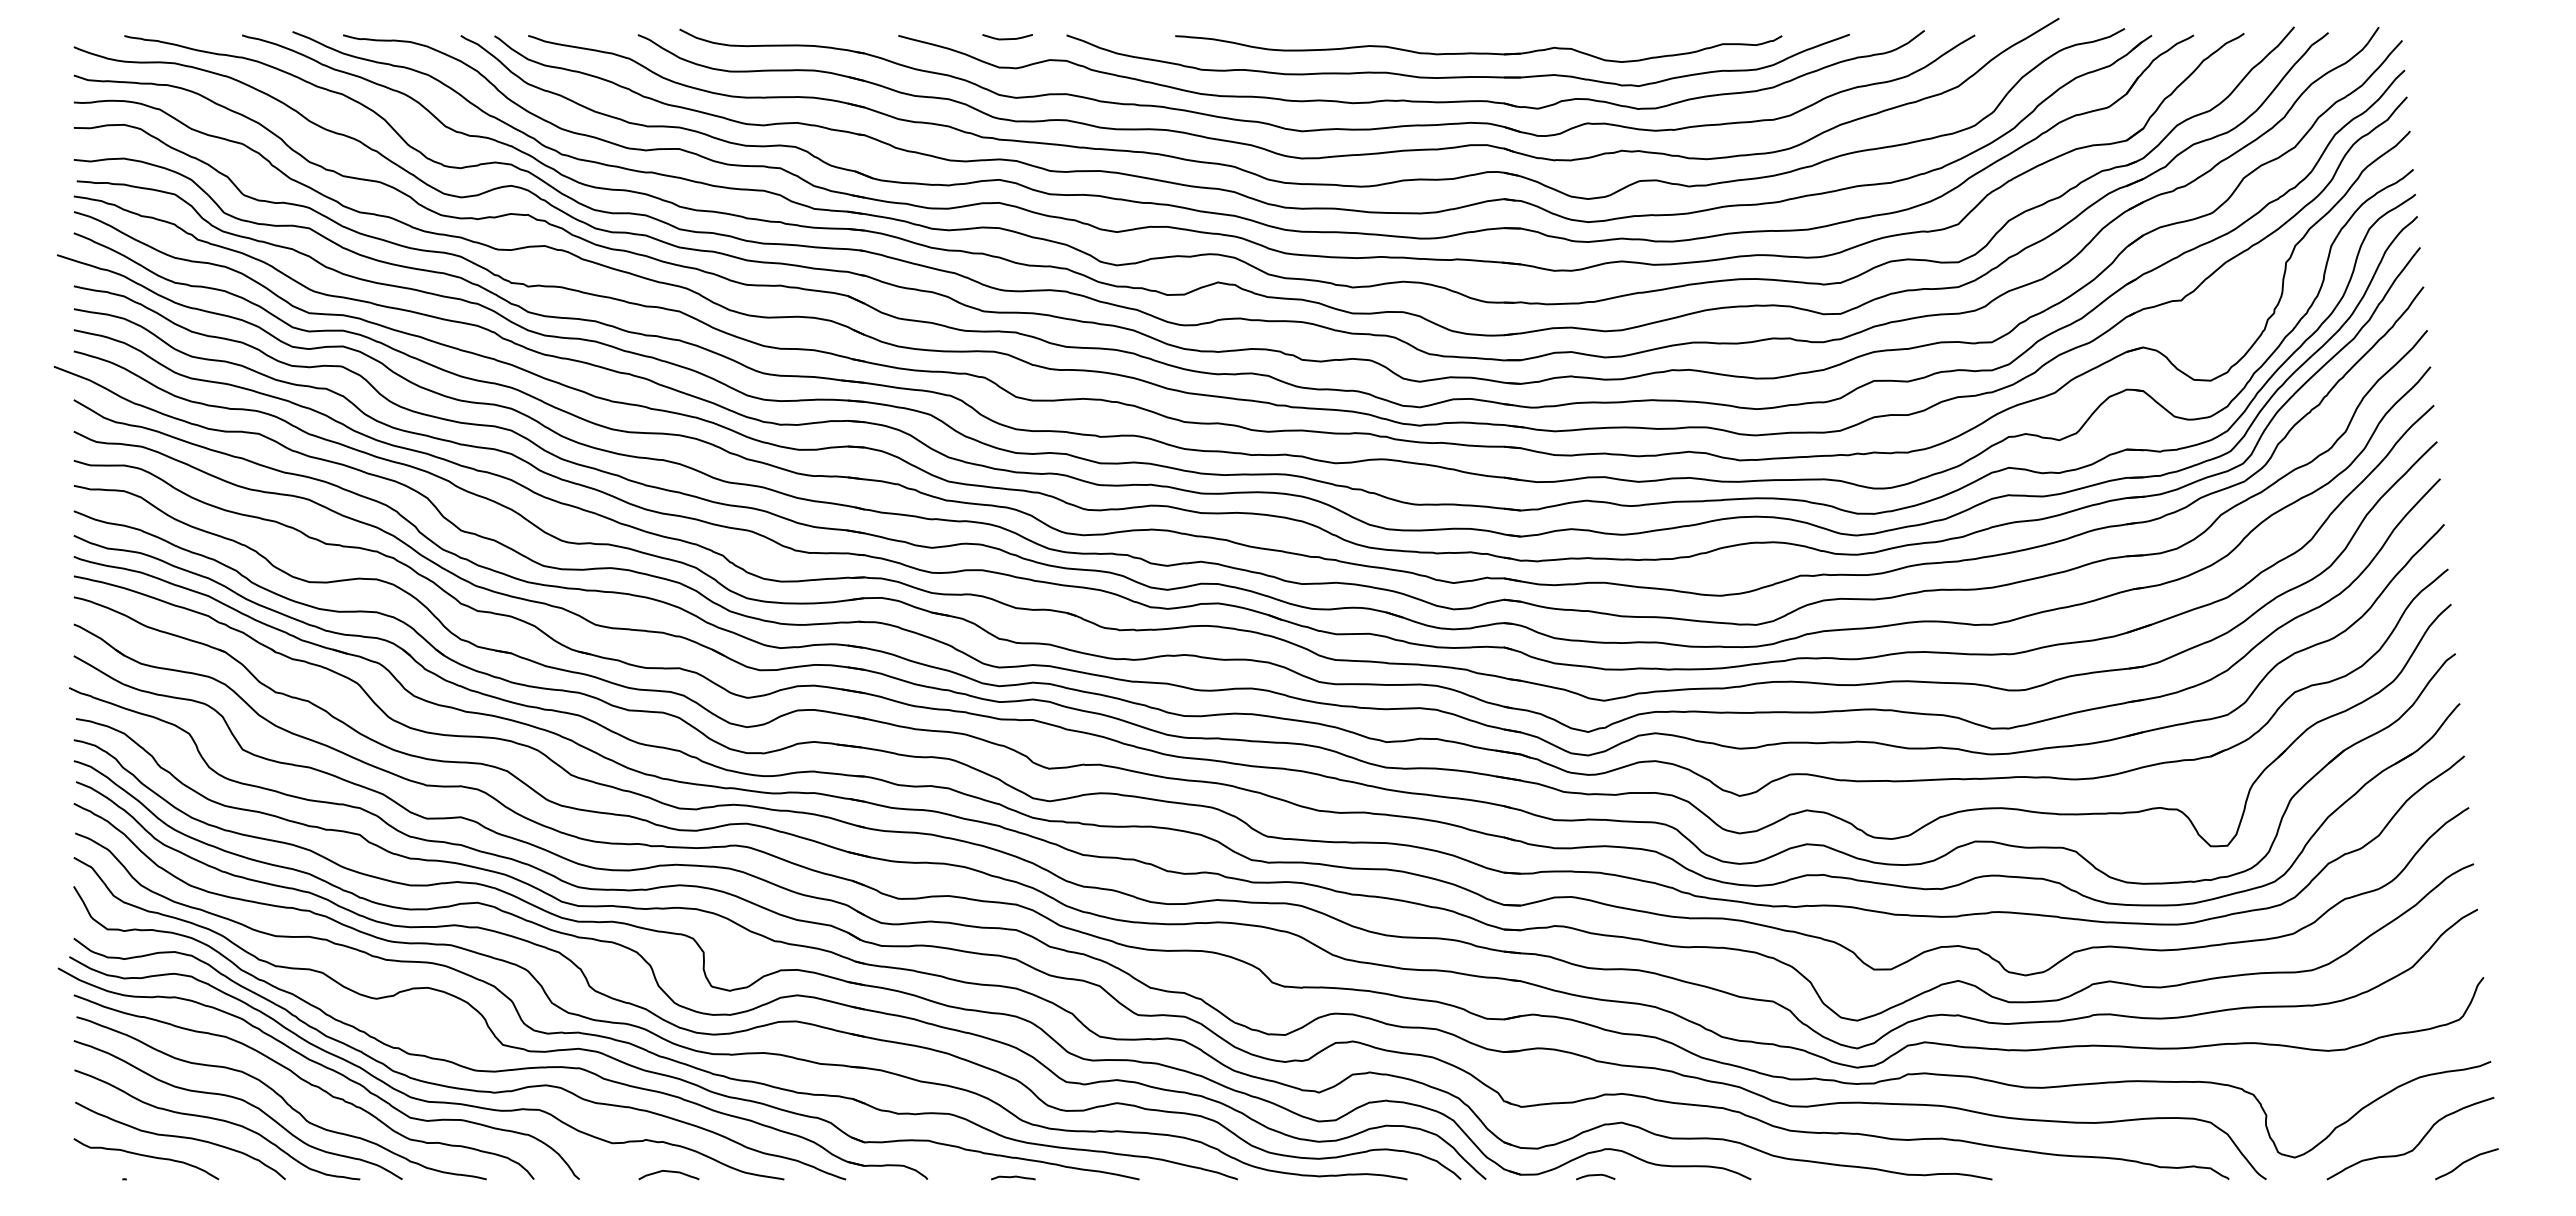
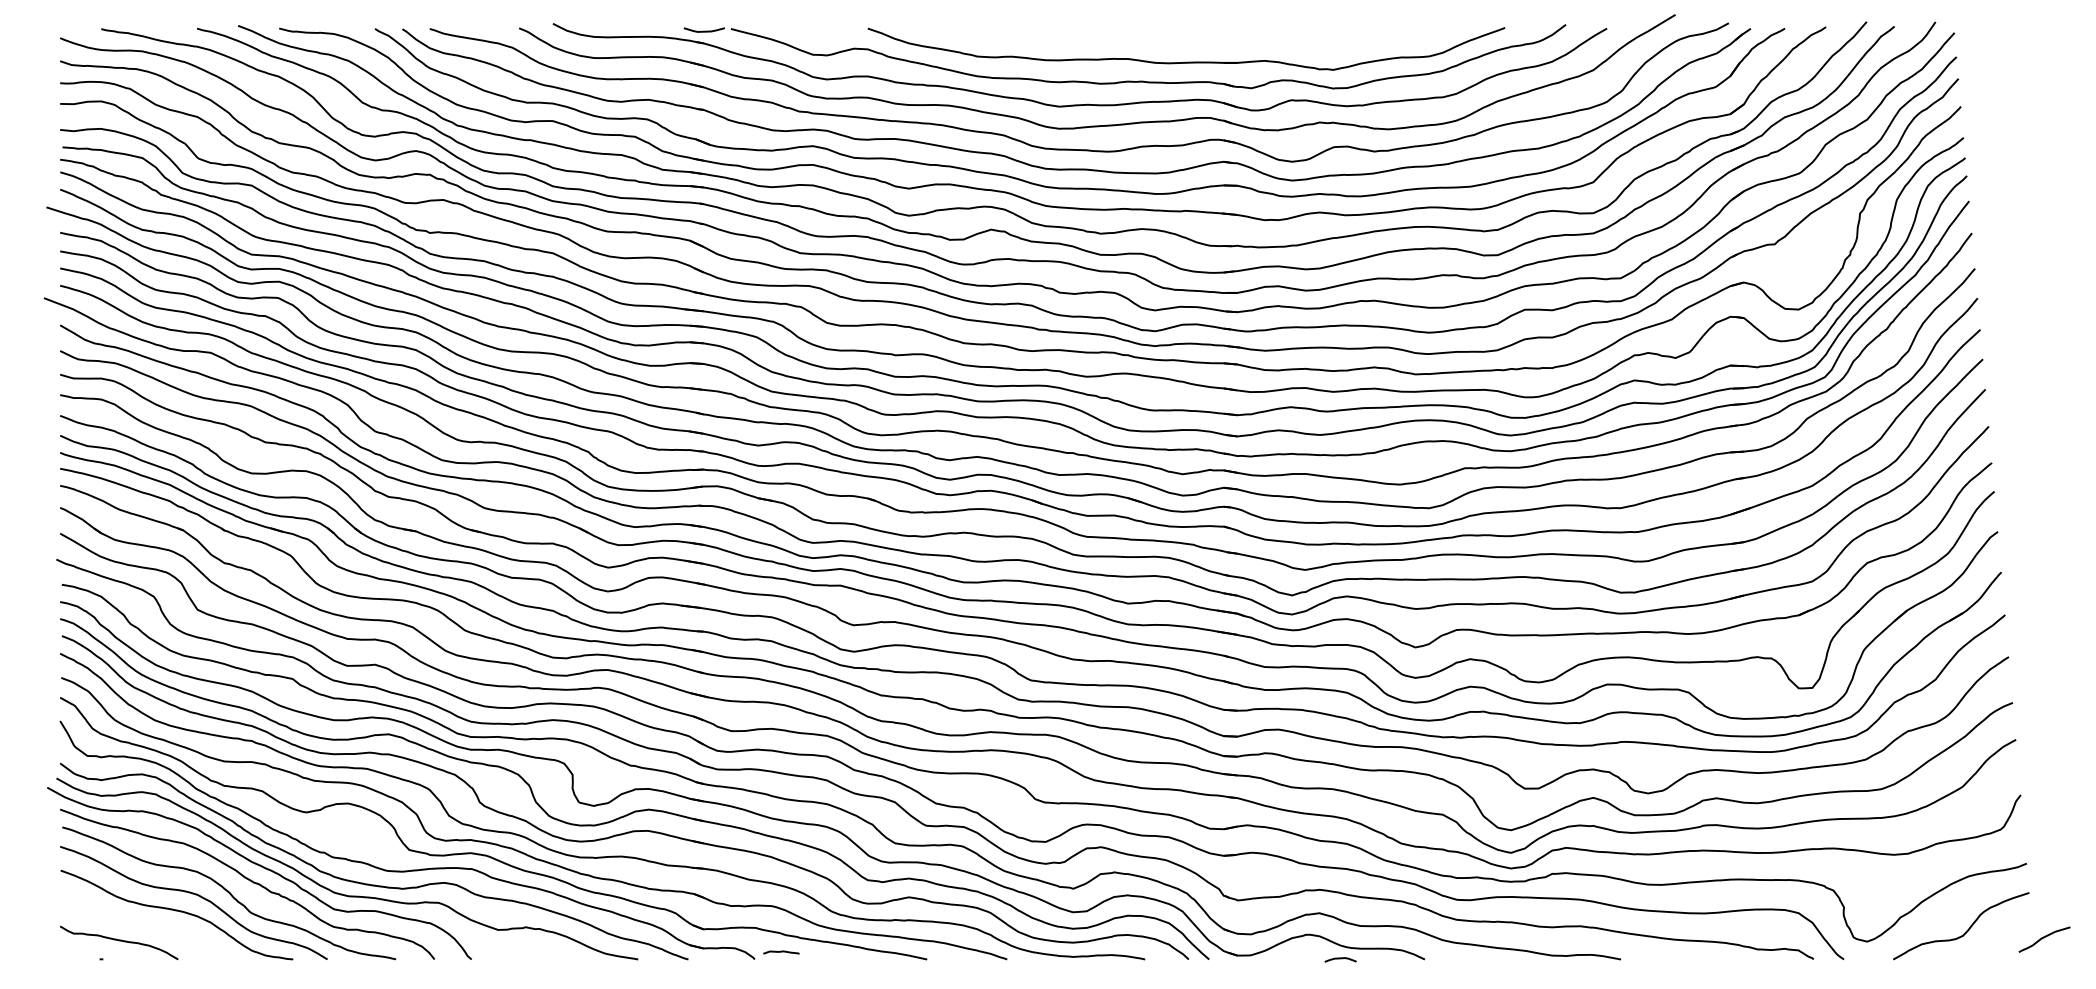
curve: (1007, 38) -> (704, 31), moved
part: (1478, 48) -> (1202, 39), removed
curve: (182, 1138) -> (148, 926), removed
curve: (2466, 1162) -> (2044, 938), moved
curve: (668, 1172) -> (543, 953), removed
curve: (1595, 1175) -> (1340, 958), moved
curve: (1013, 1177) -> (781, 952), moved

